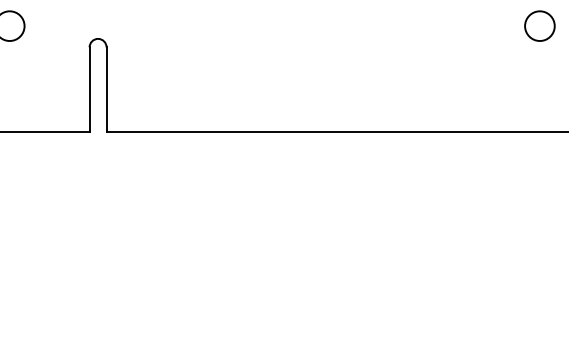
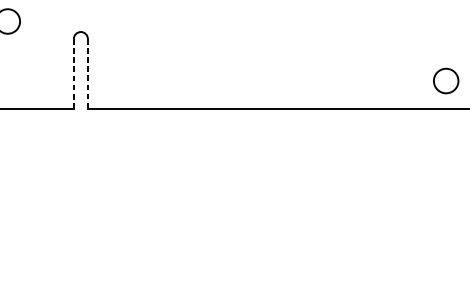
circle: (539, 25) -> (445, 80), moved
line: (89, 88) -> (73, 73), solid -> dashed
line: (106, 89) -> (87, 73), solid -> dashed

